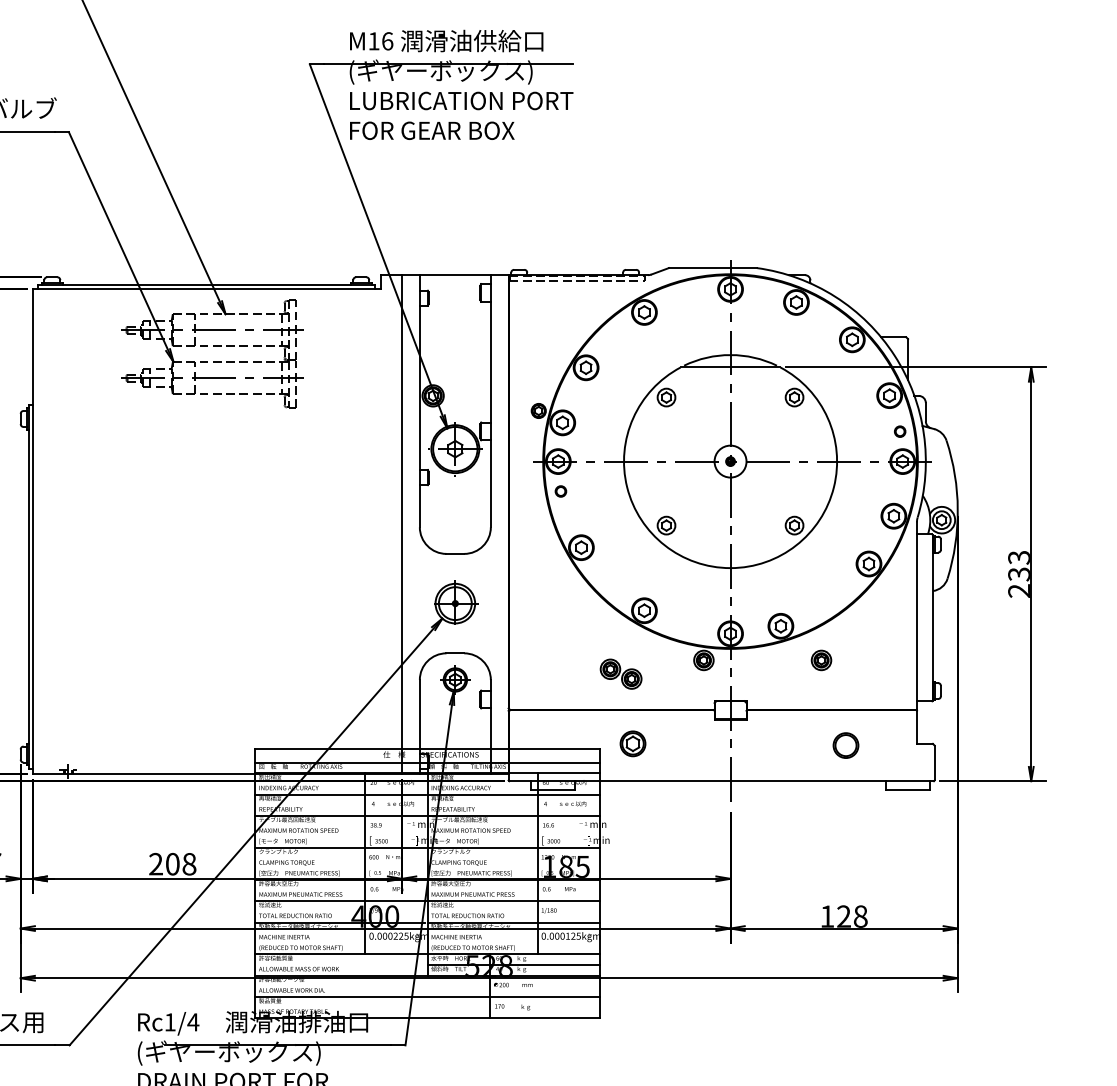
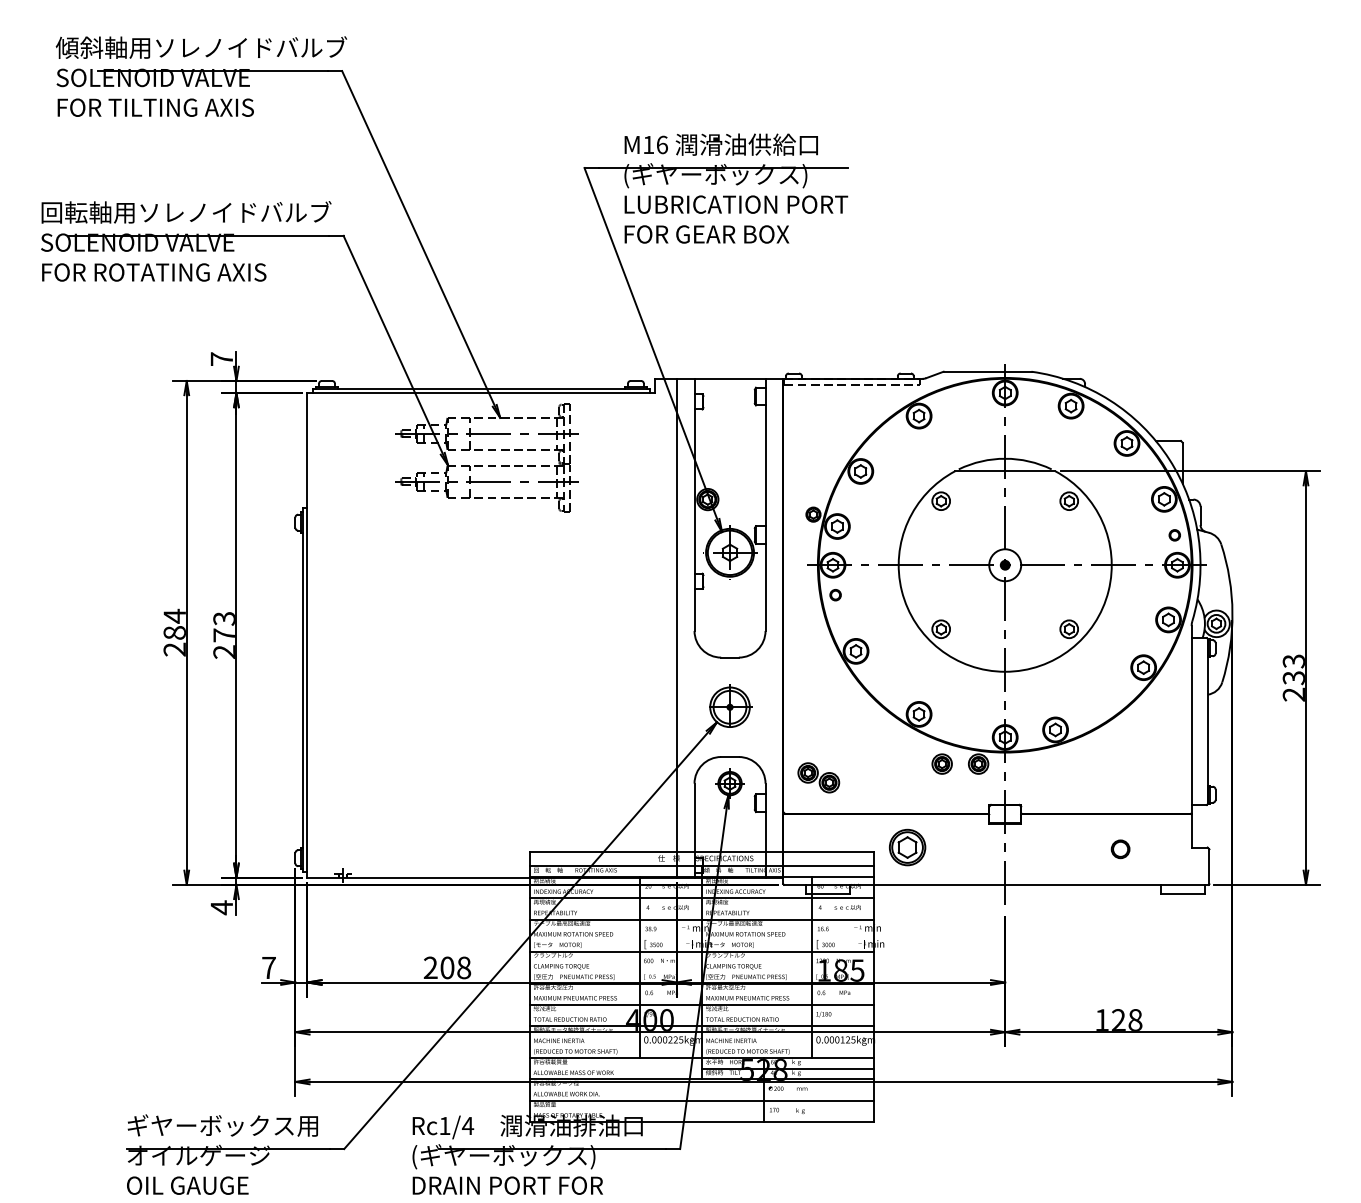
part: (820, 659) -> (941, 763), moved
part: (620, 673) -> (818, 777), moved
part: (632, 743) -> (907, 847), size x1.43
part: (845, 745) -> (1120, 849), size x0.71

